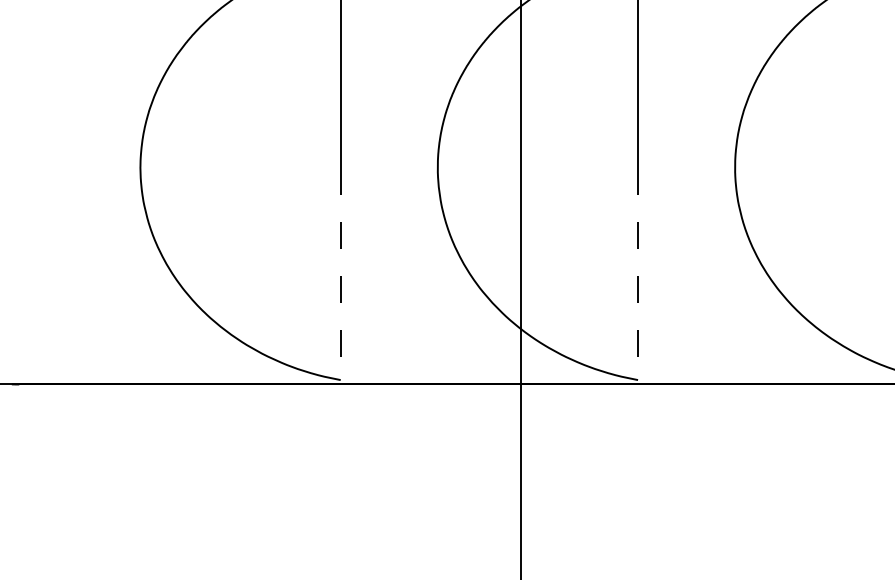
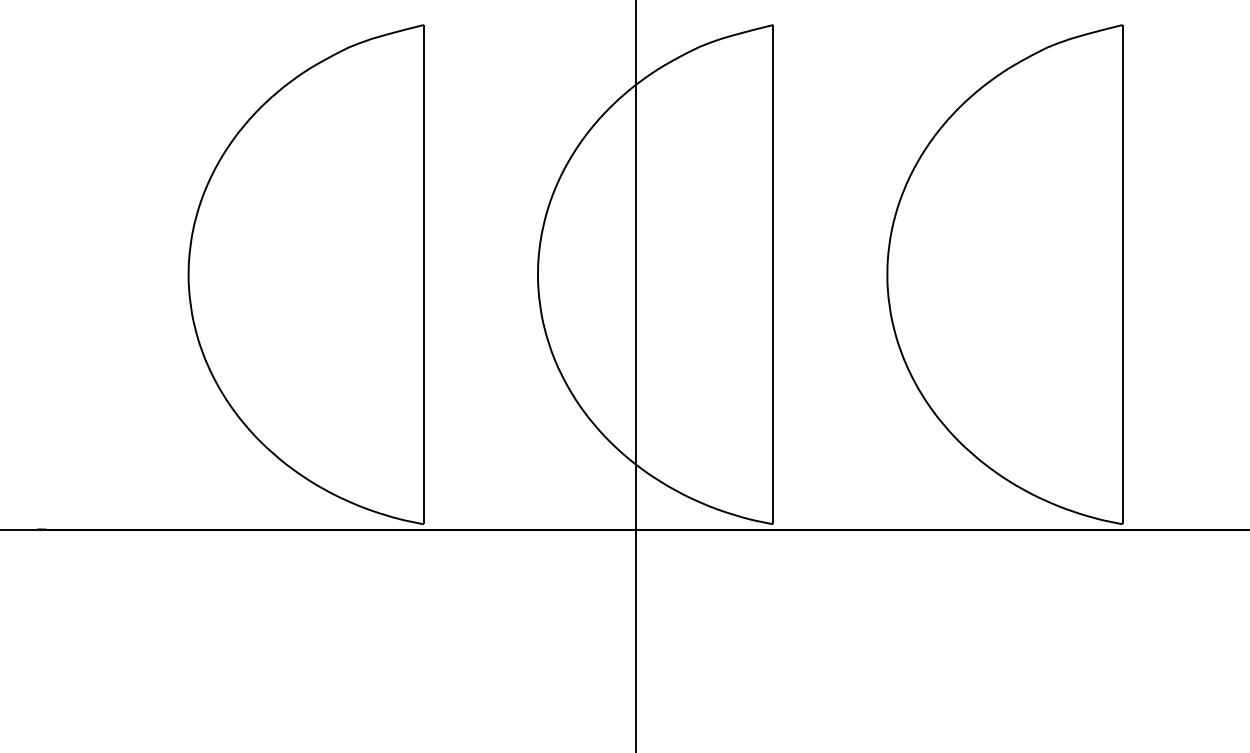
line: (340, 273) -> (423, 399), dashed -> solid
line: (638, 273) -> (773, 399), dashed -> solid

